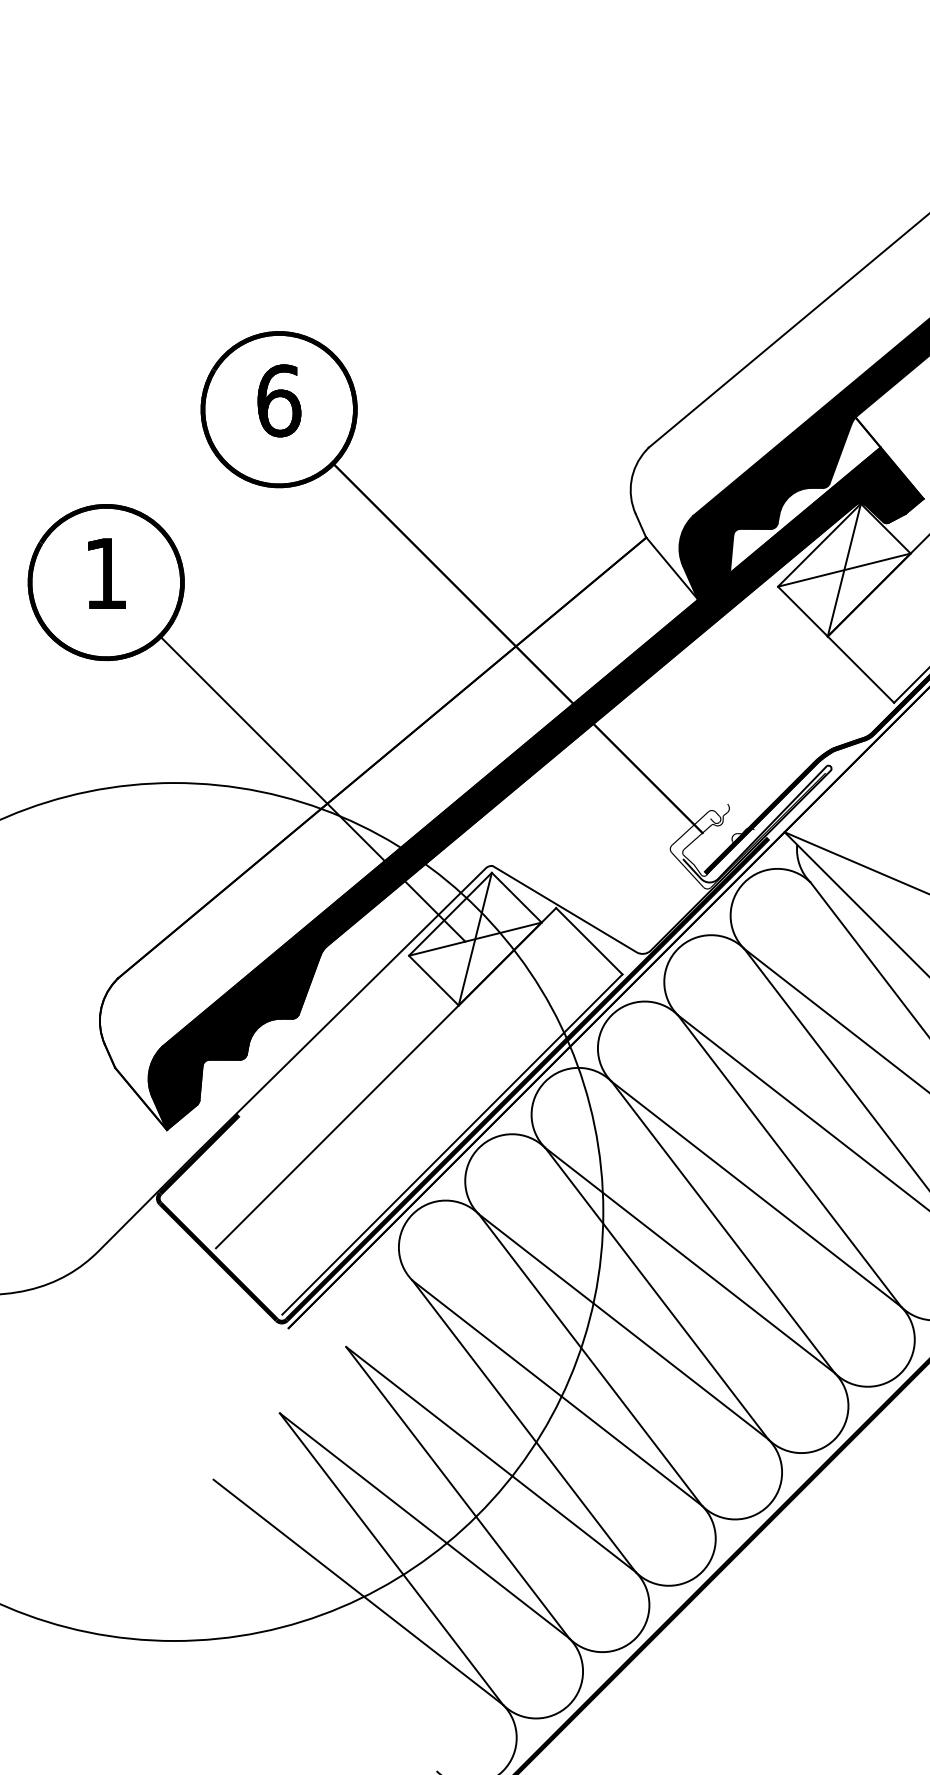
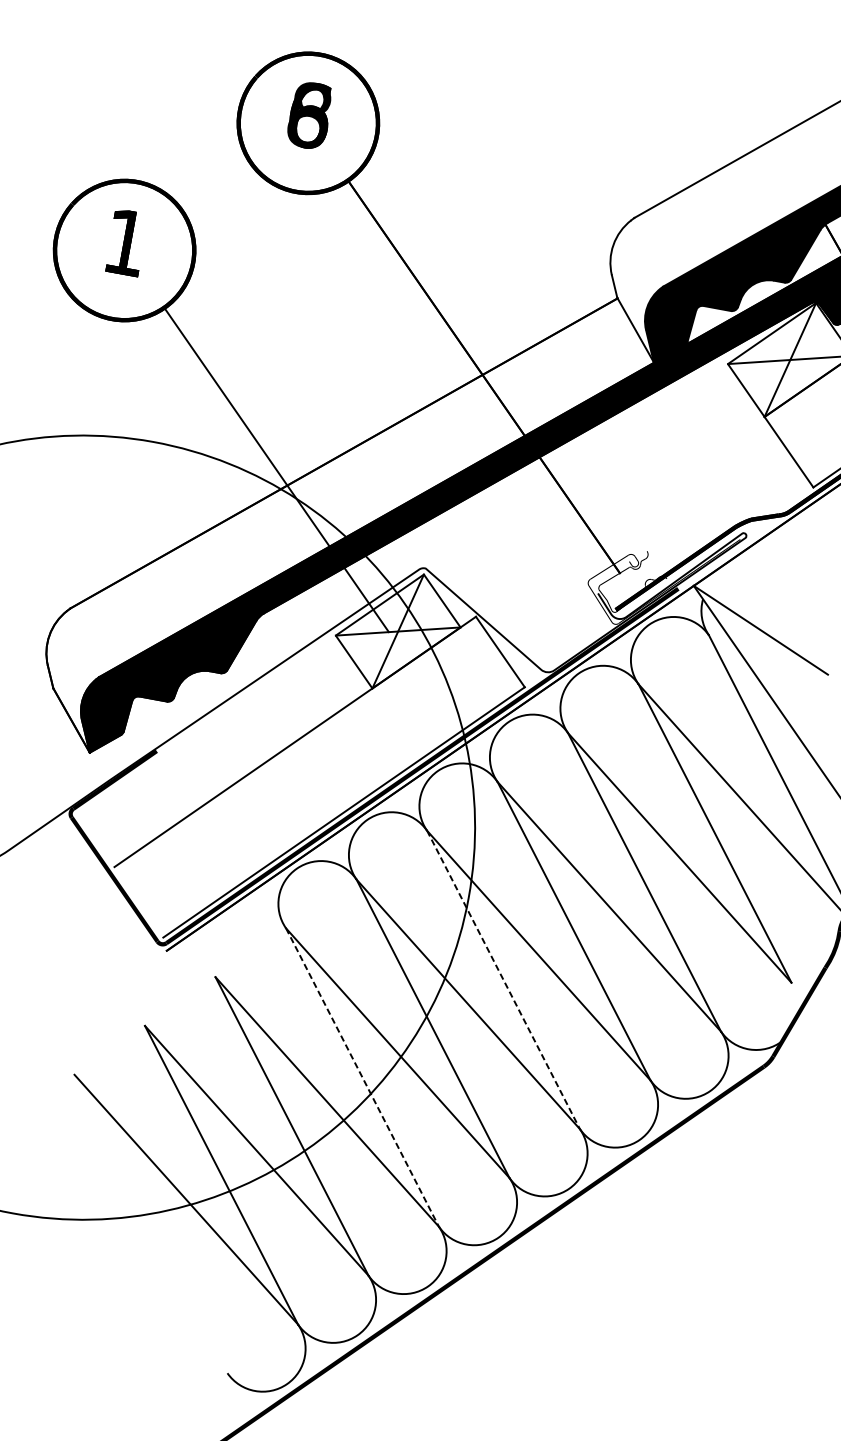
text: (279, 400) -> (310, 115), 6 -> 8
line: (657, 1294) -> (503, 980), solid -> dashed
line: (524, 1426) -> (362, 1077), solid -> dashed

